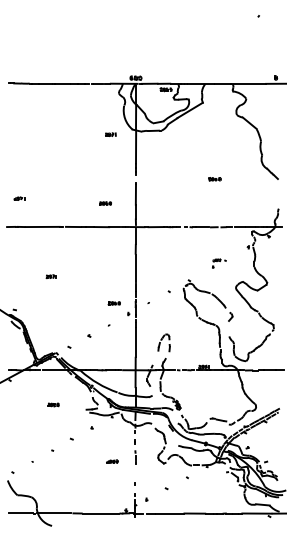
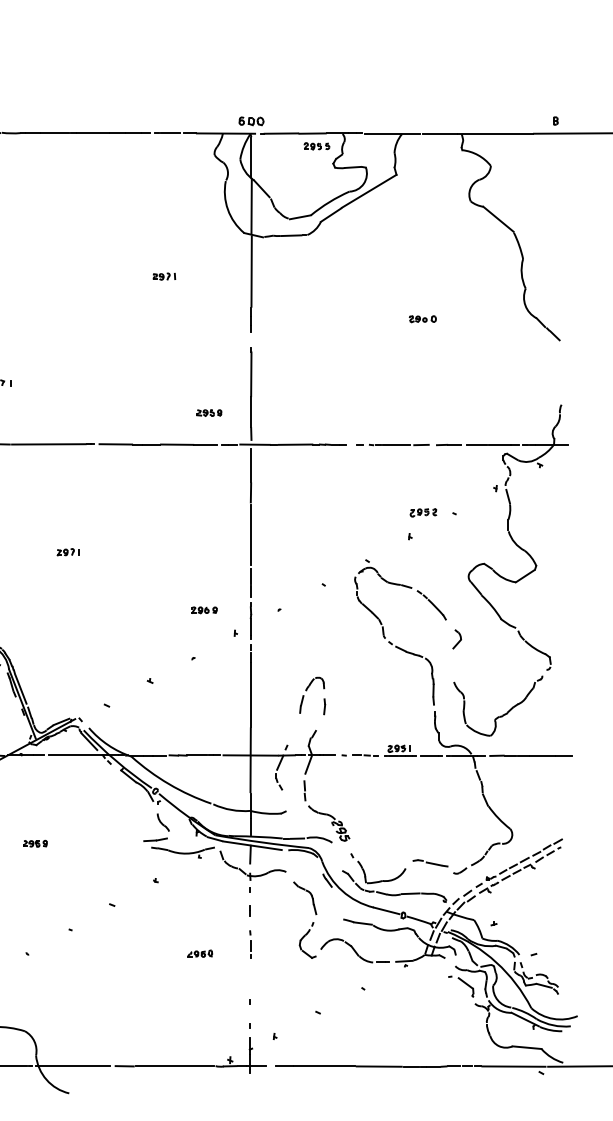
part: (110, 134) -> (163, 276), moved
part: (214, 179) -> (421, 319), moved
part: (105, 203) -> (209, 412), moved
part: (219, 263) -> (432, 523), size x1.67
part: (53, 404) -> (35, 842), moved

